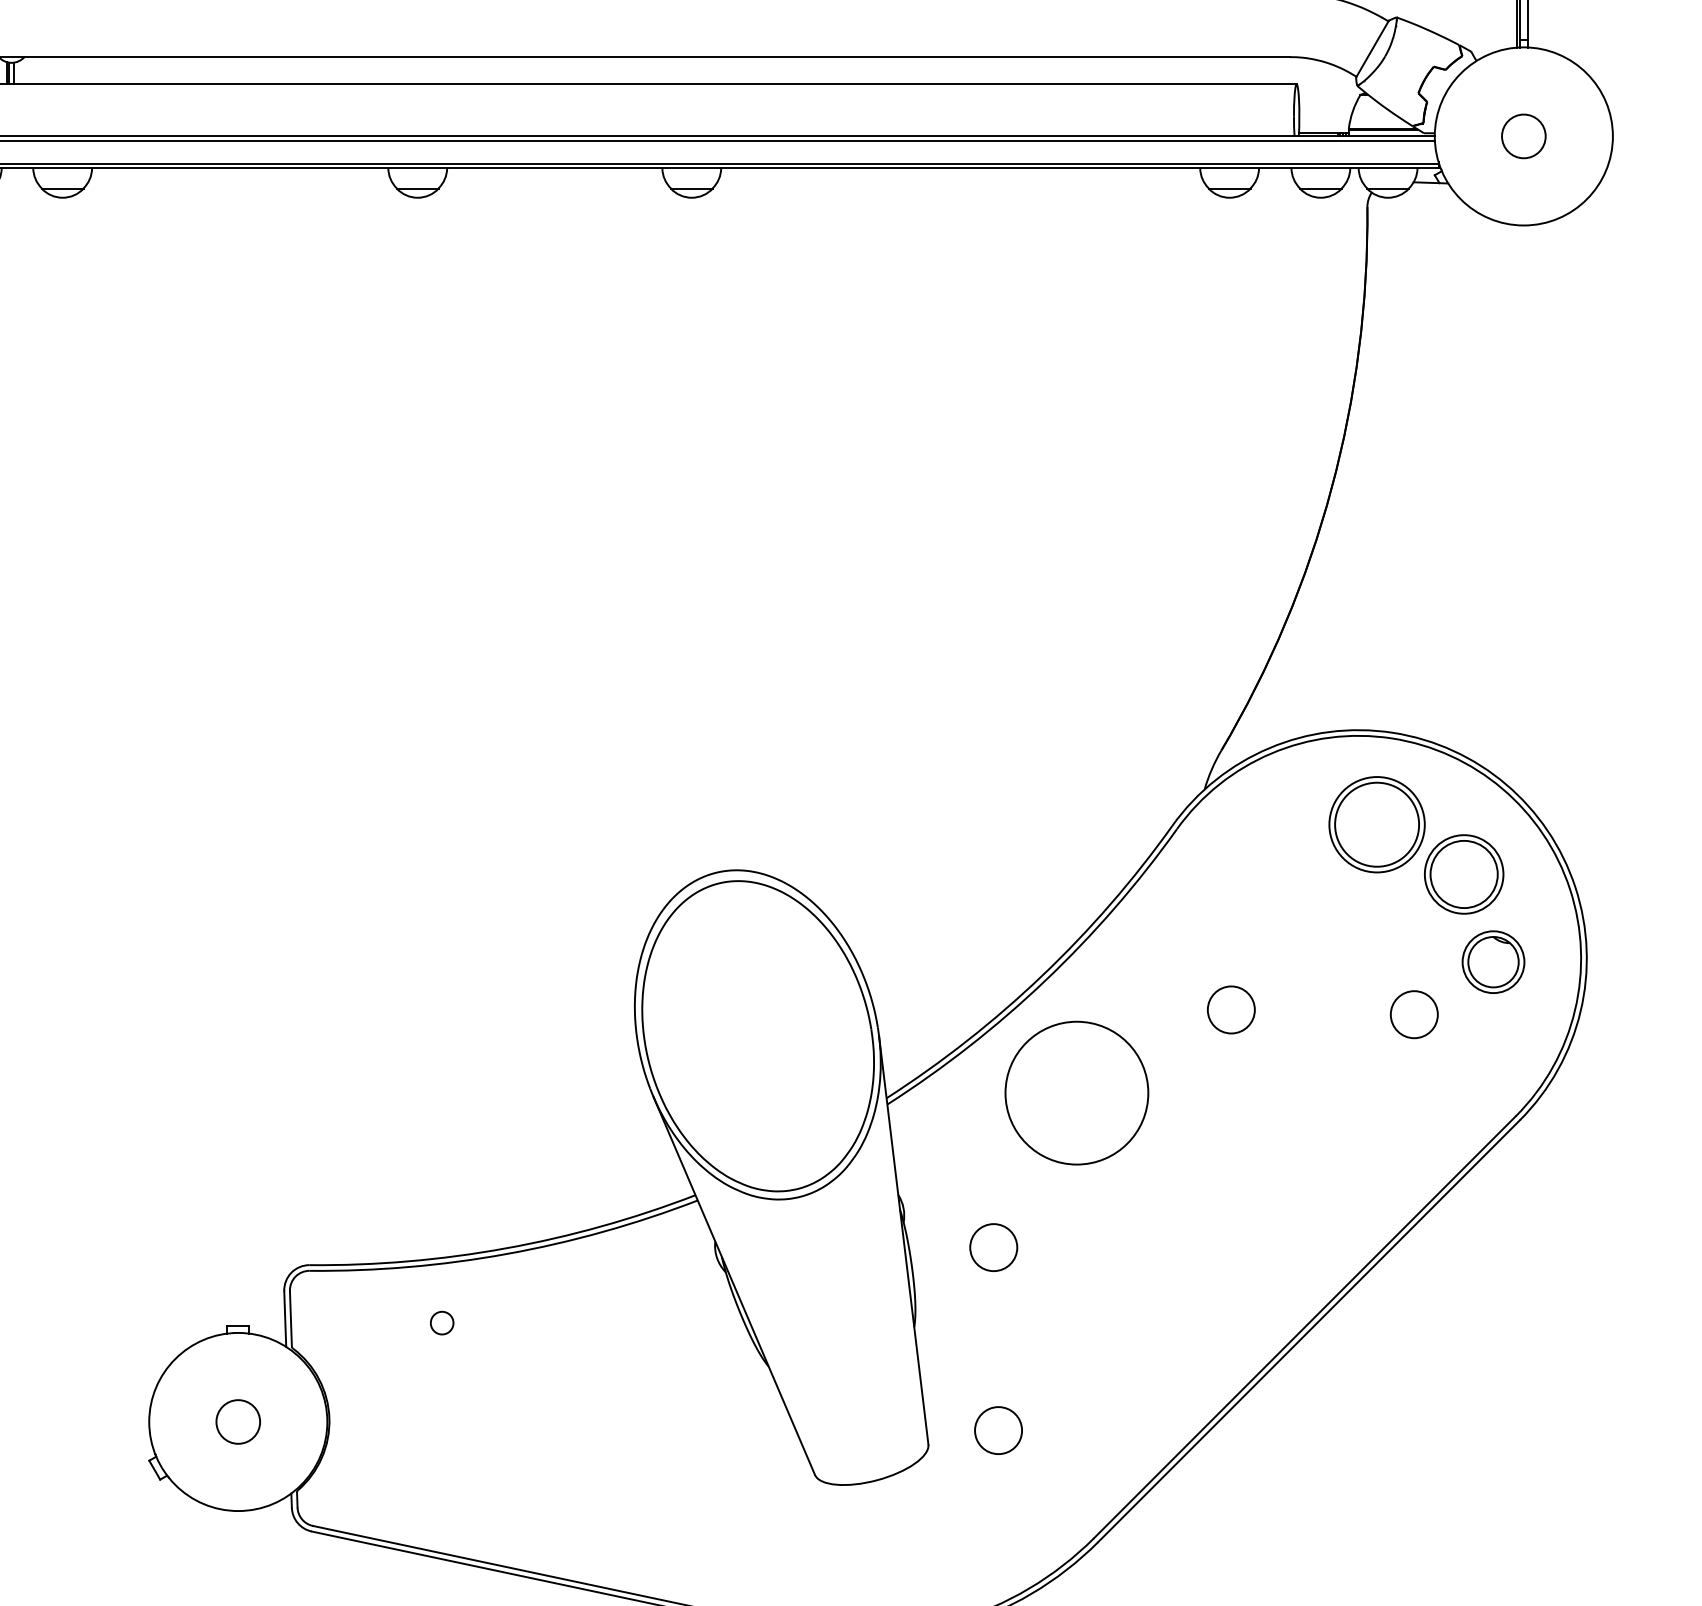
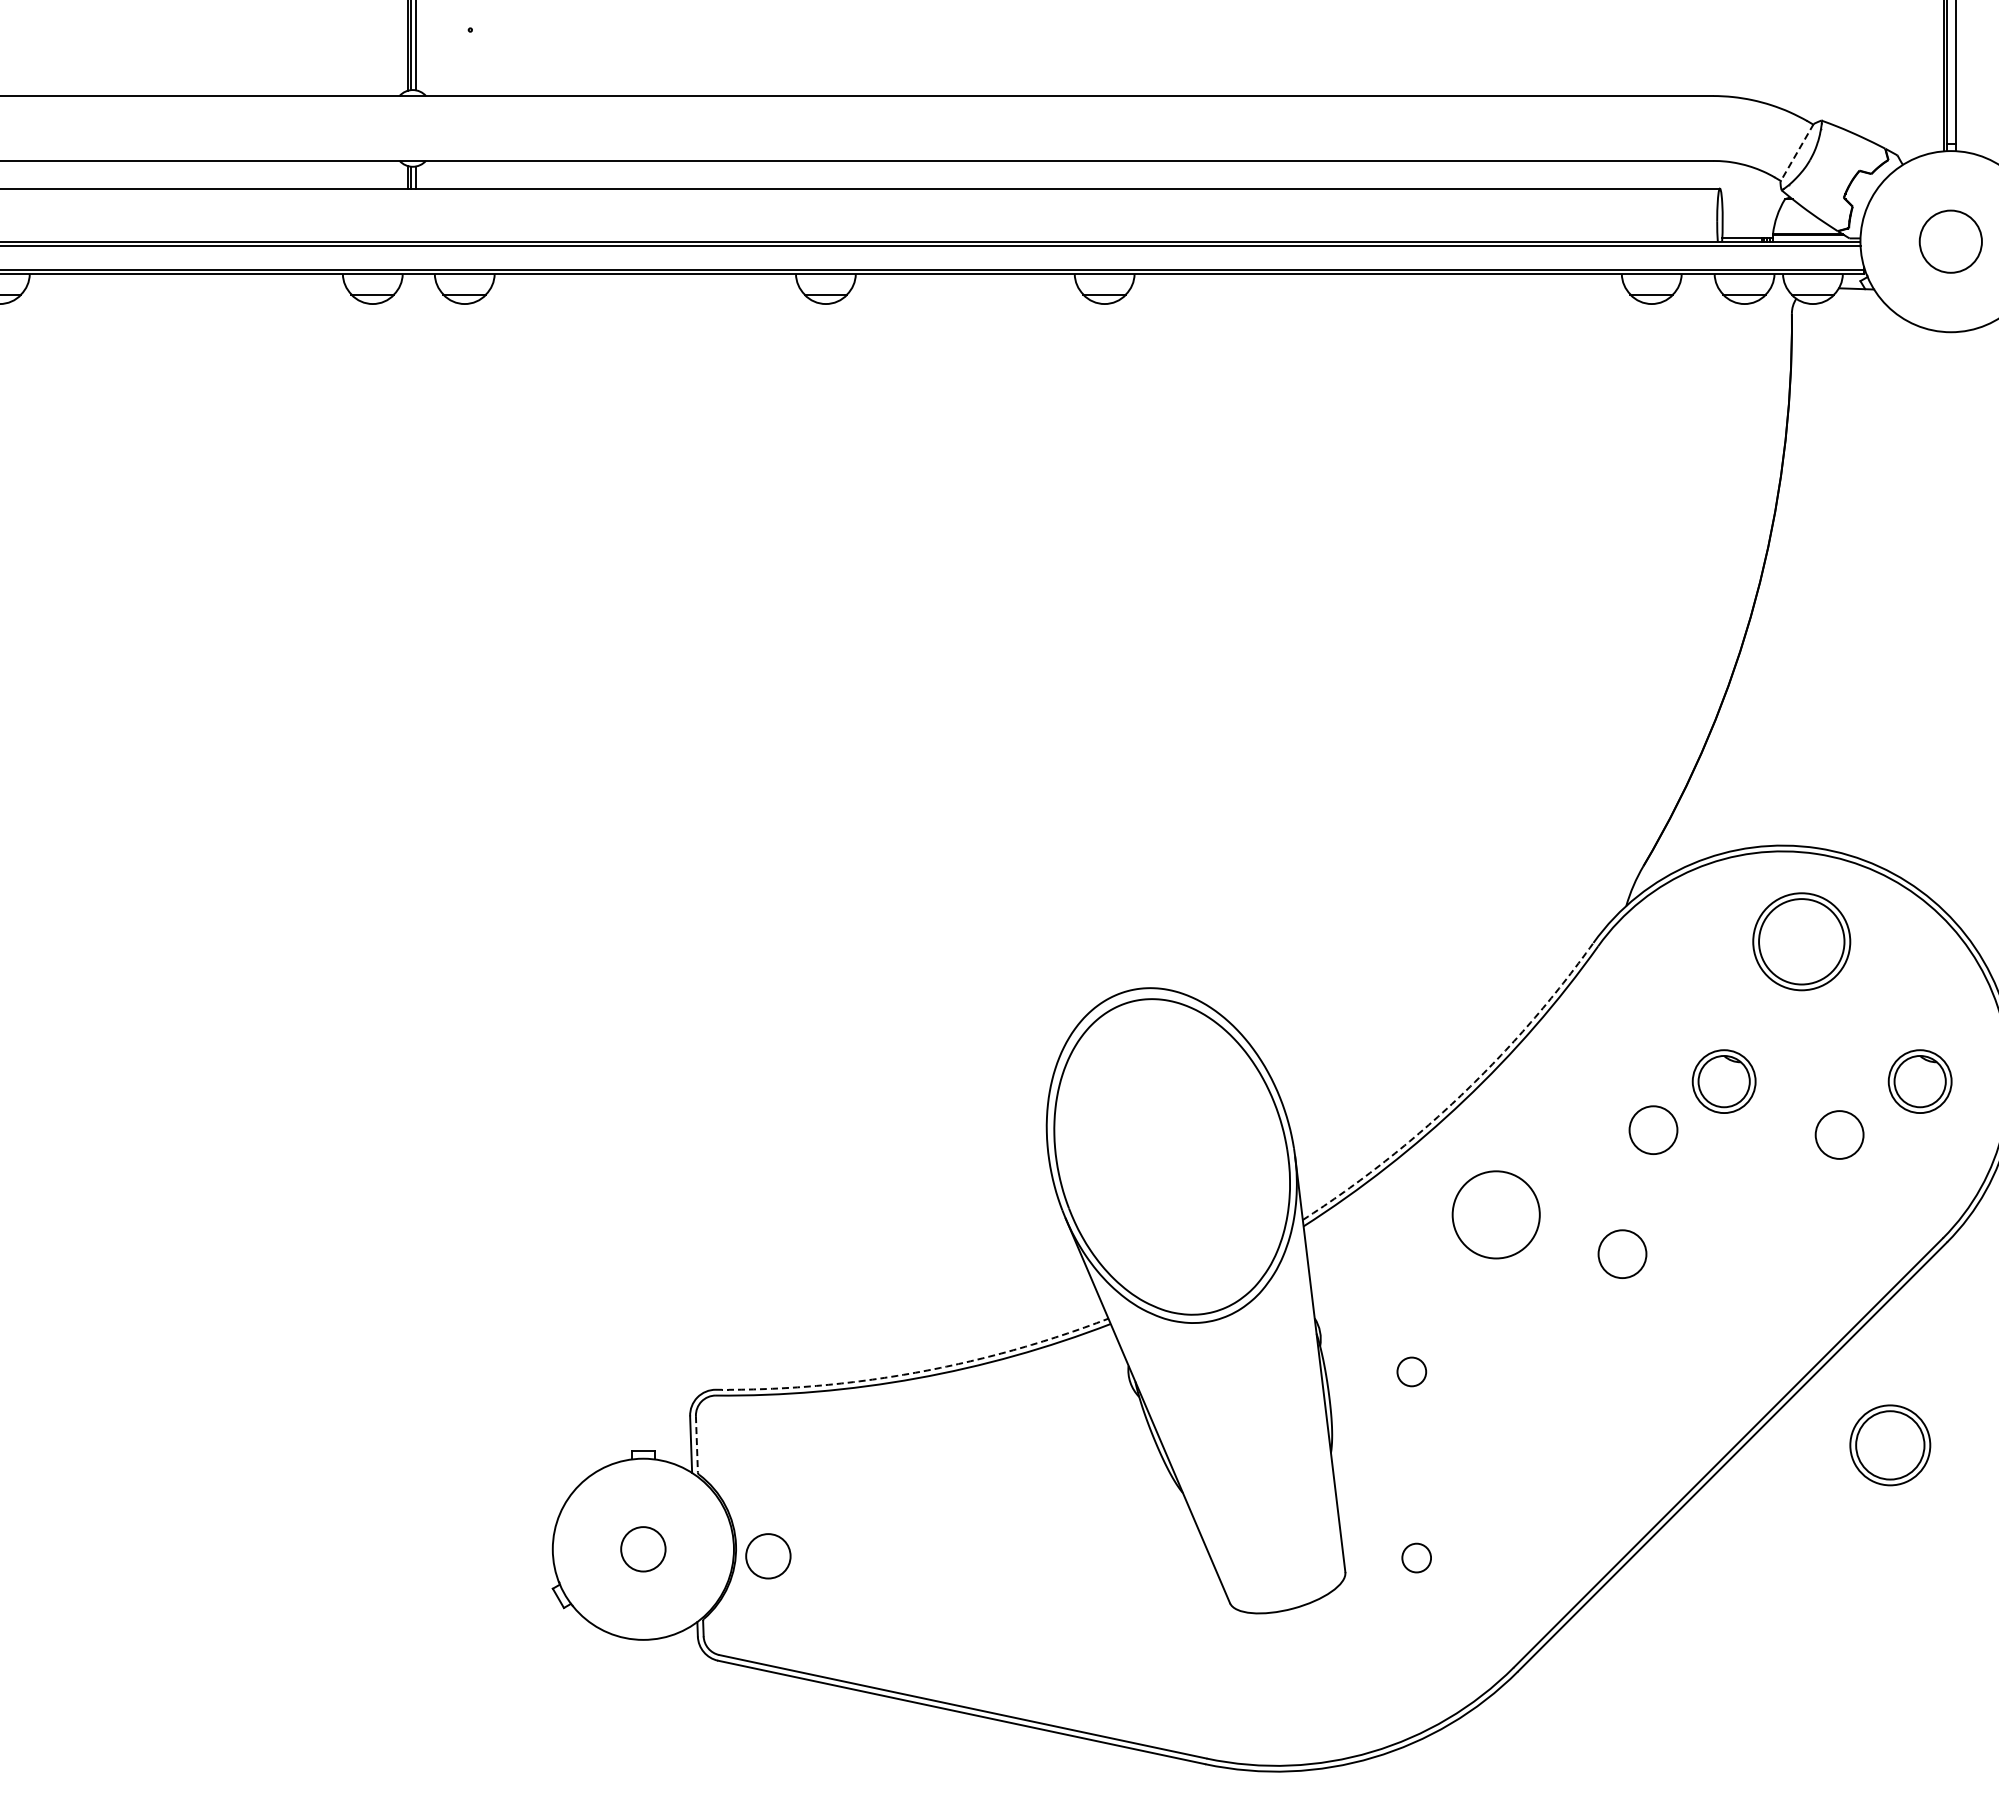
line: (1371, 49) -> (1796, 153), solid -> dashed
circle: (1524, 136) -> (1951, 241), size x1.4
part: (1464, 874) -> (1890, 1445), moved
part: (1300, 962) -> (1723, 1081), added
arc: (1042, 975) -> (1461, 1095), solid -> dashed
circle: (1076, 1092) -> (1495, 1214), size x0.6
circle: (1200, 1131) -> (1622, 1253), added
circle: (993, 1247) -> (1411, 1371), size x0.6
arc: (505, 1248) -> (915, 1372), solid -> dashed
line: (290, 1318) -> (696, 1444), solid -> dashed
circle: (441, 1322) -> (850, 1448), removed
circle: (361, 1429) -> (768, 1556), added
circle: (998, 1431) -> (1416, 1558), size x0.6

